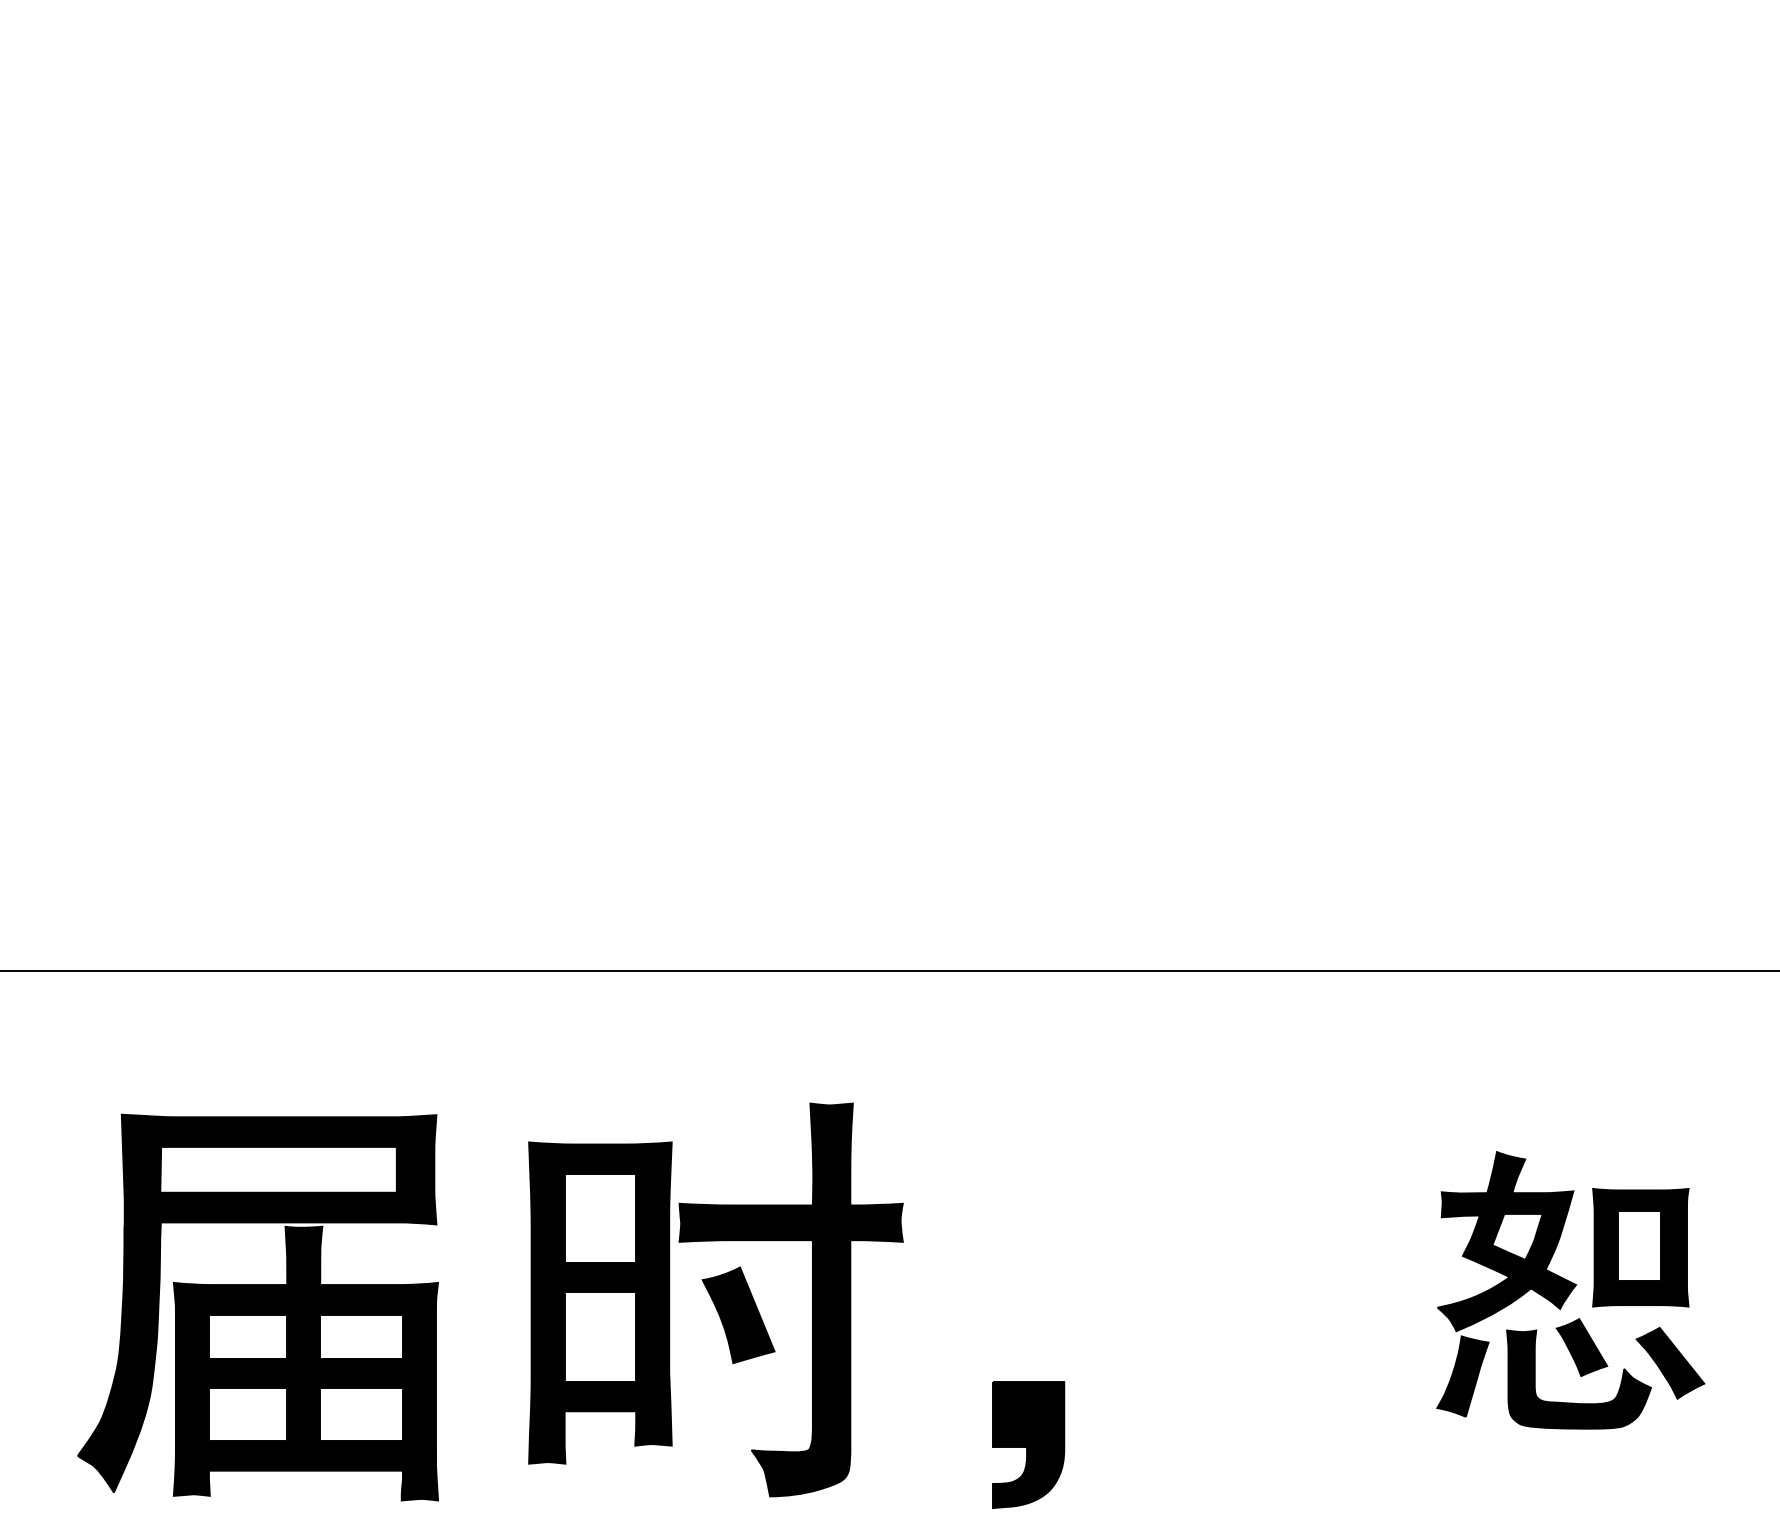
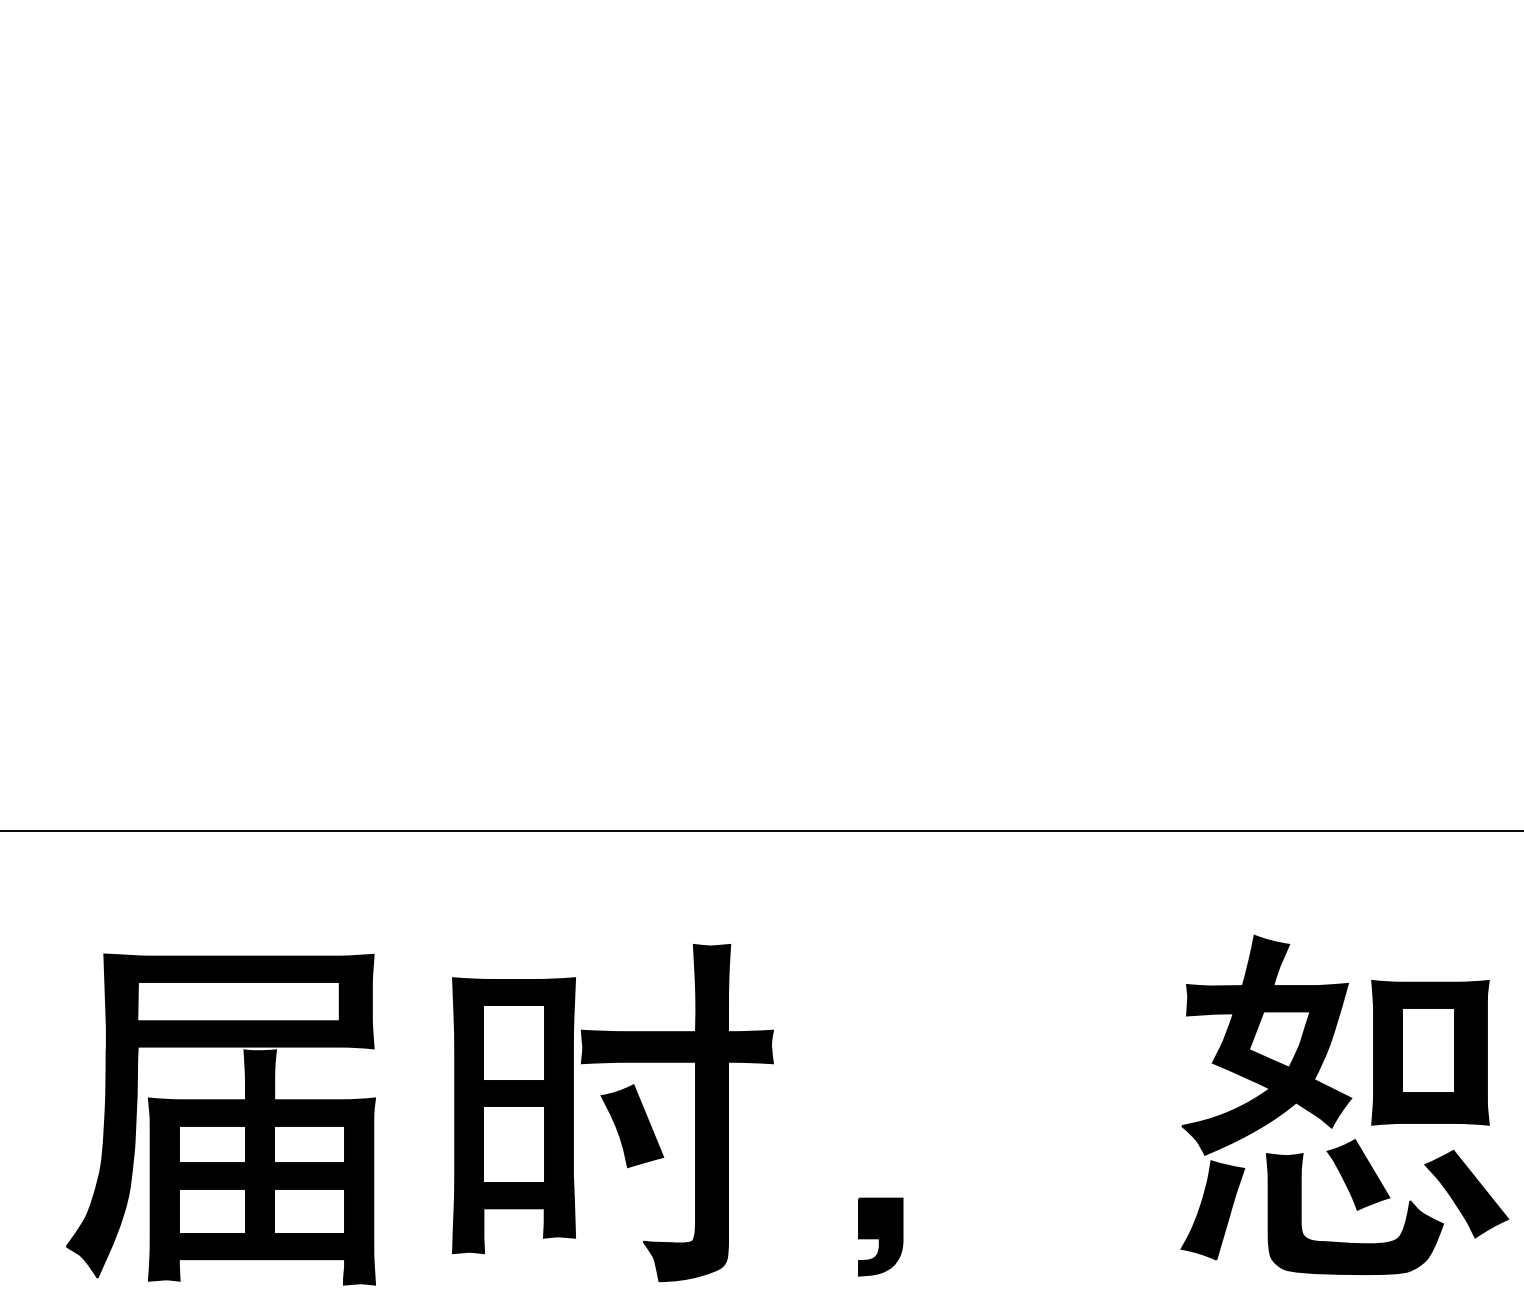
part: (1570, 1290) -> (1344, 1104), size x1.43
part: (1028, 1444) -> (880, 1236), size x0.71

